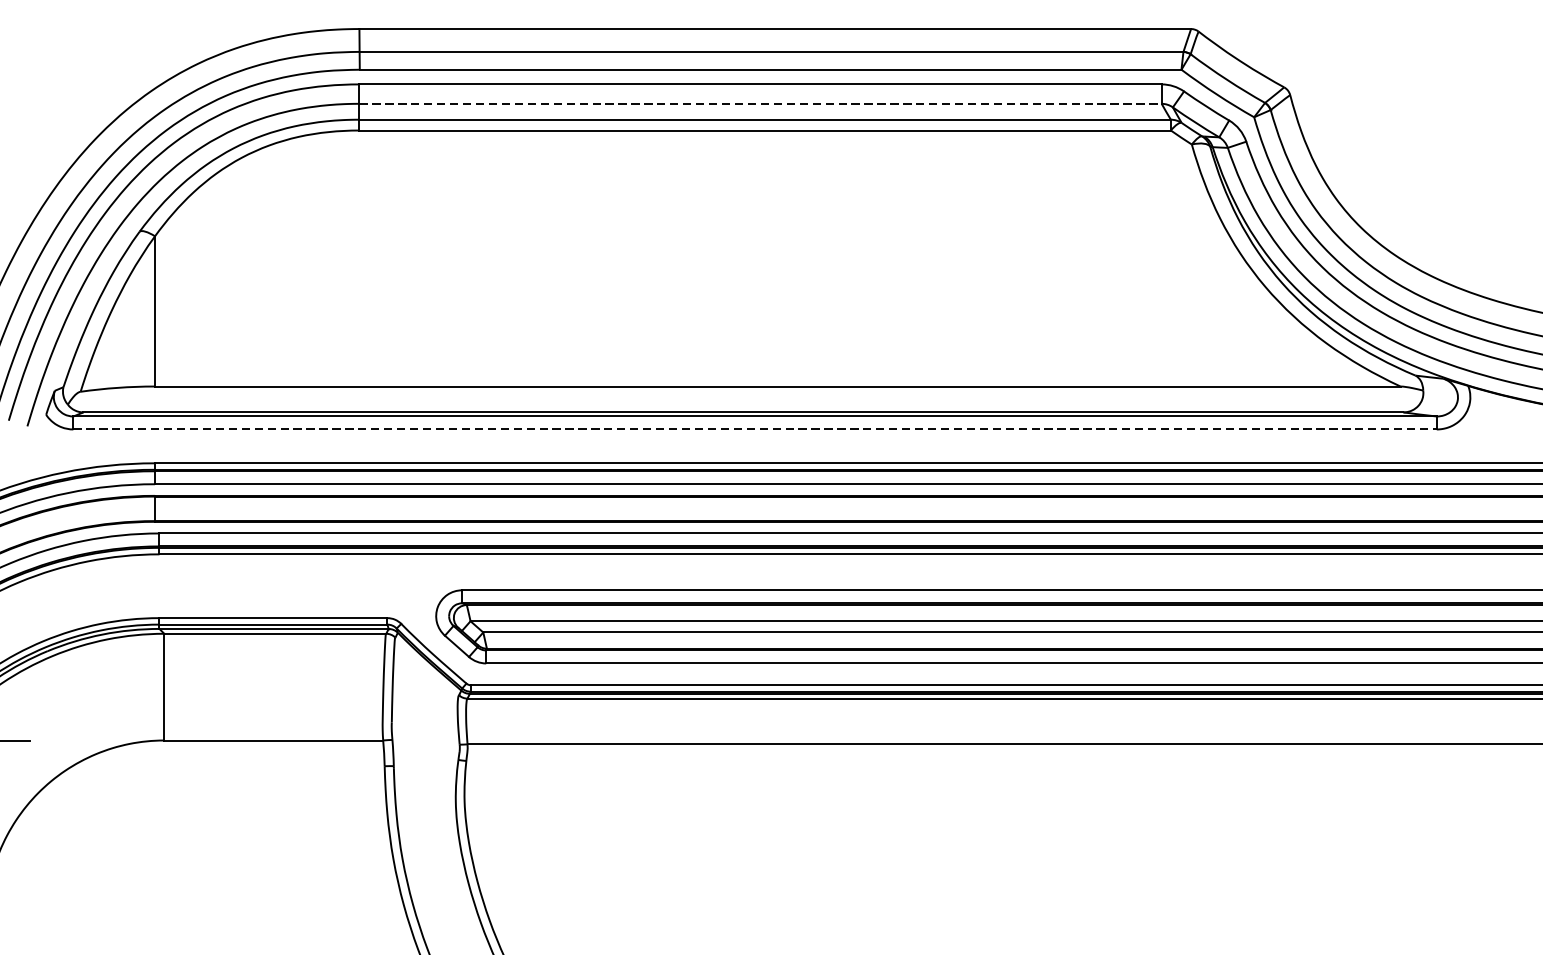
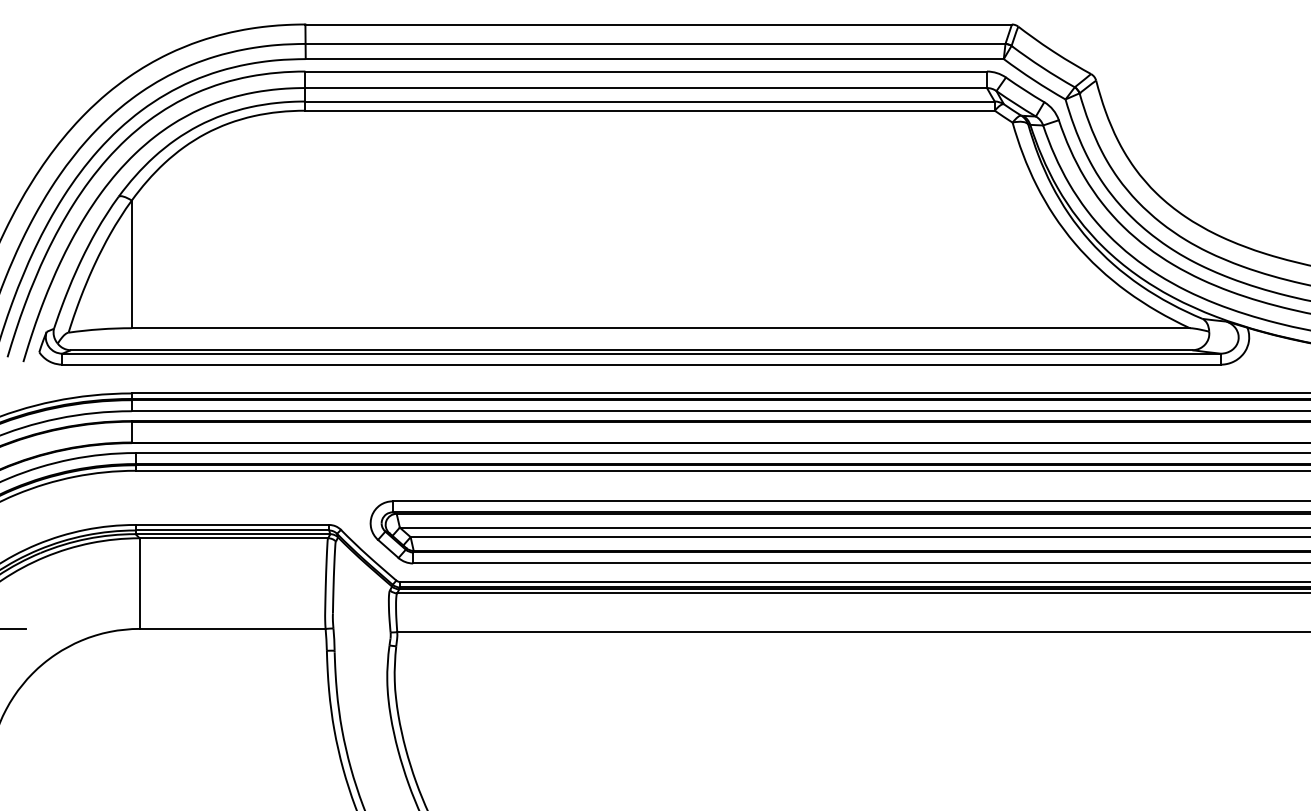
line: (760, 104) -> (646, 88), dashed -> solid
line: (756, 429) -> (642, 364), dashed -> solid

